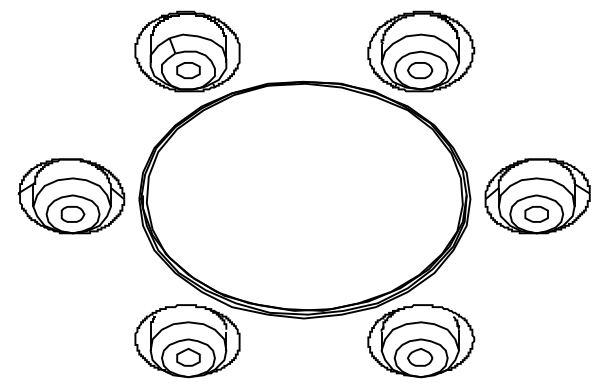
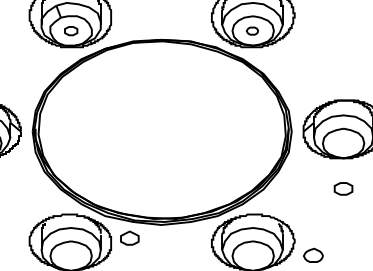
part: (188, 70) -> (71, 30), size x0.7
part: (420, 70) -> (252, 30), size x0.6
part: (536, 214) -> (343, 189), moved
part: (188, 357) -> (129, 238), moved
part: (420, 357) -> (313, 255), moved

